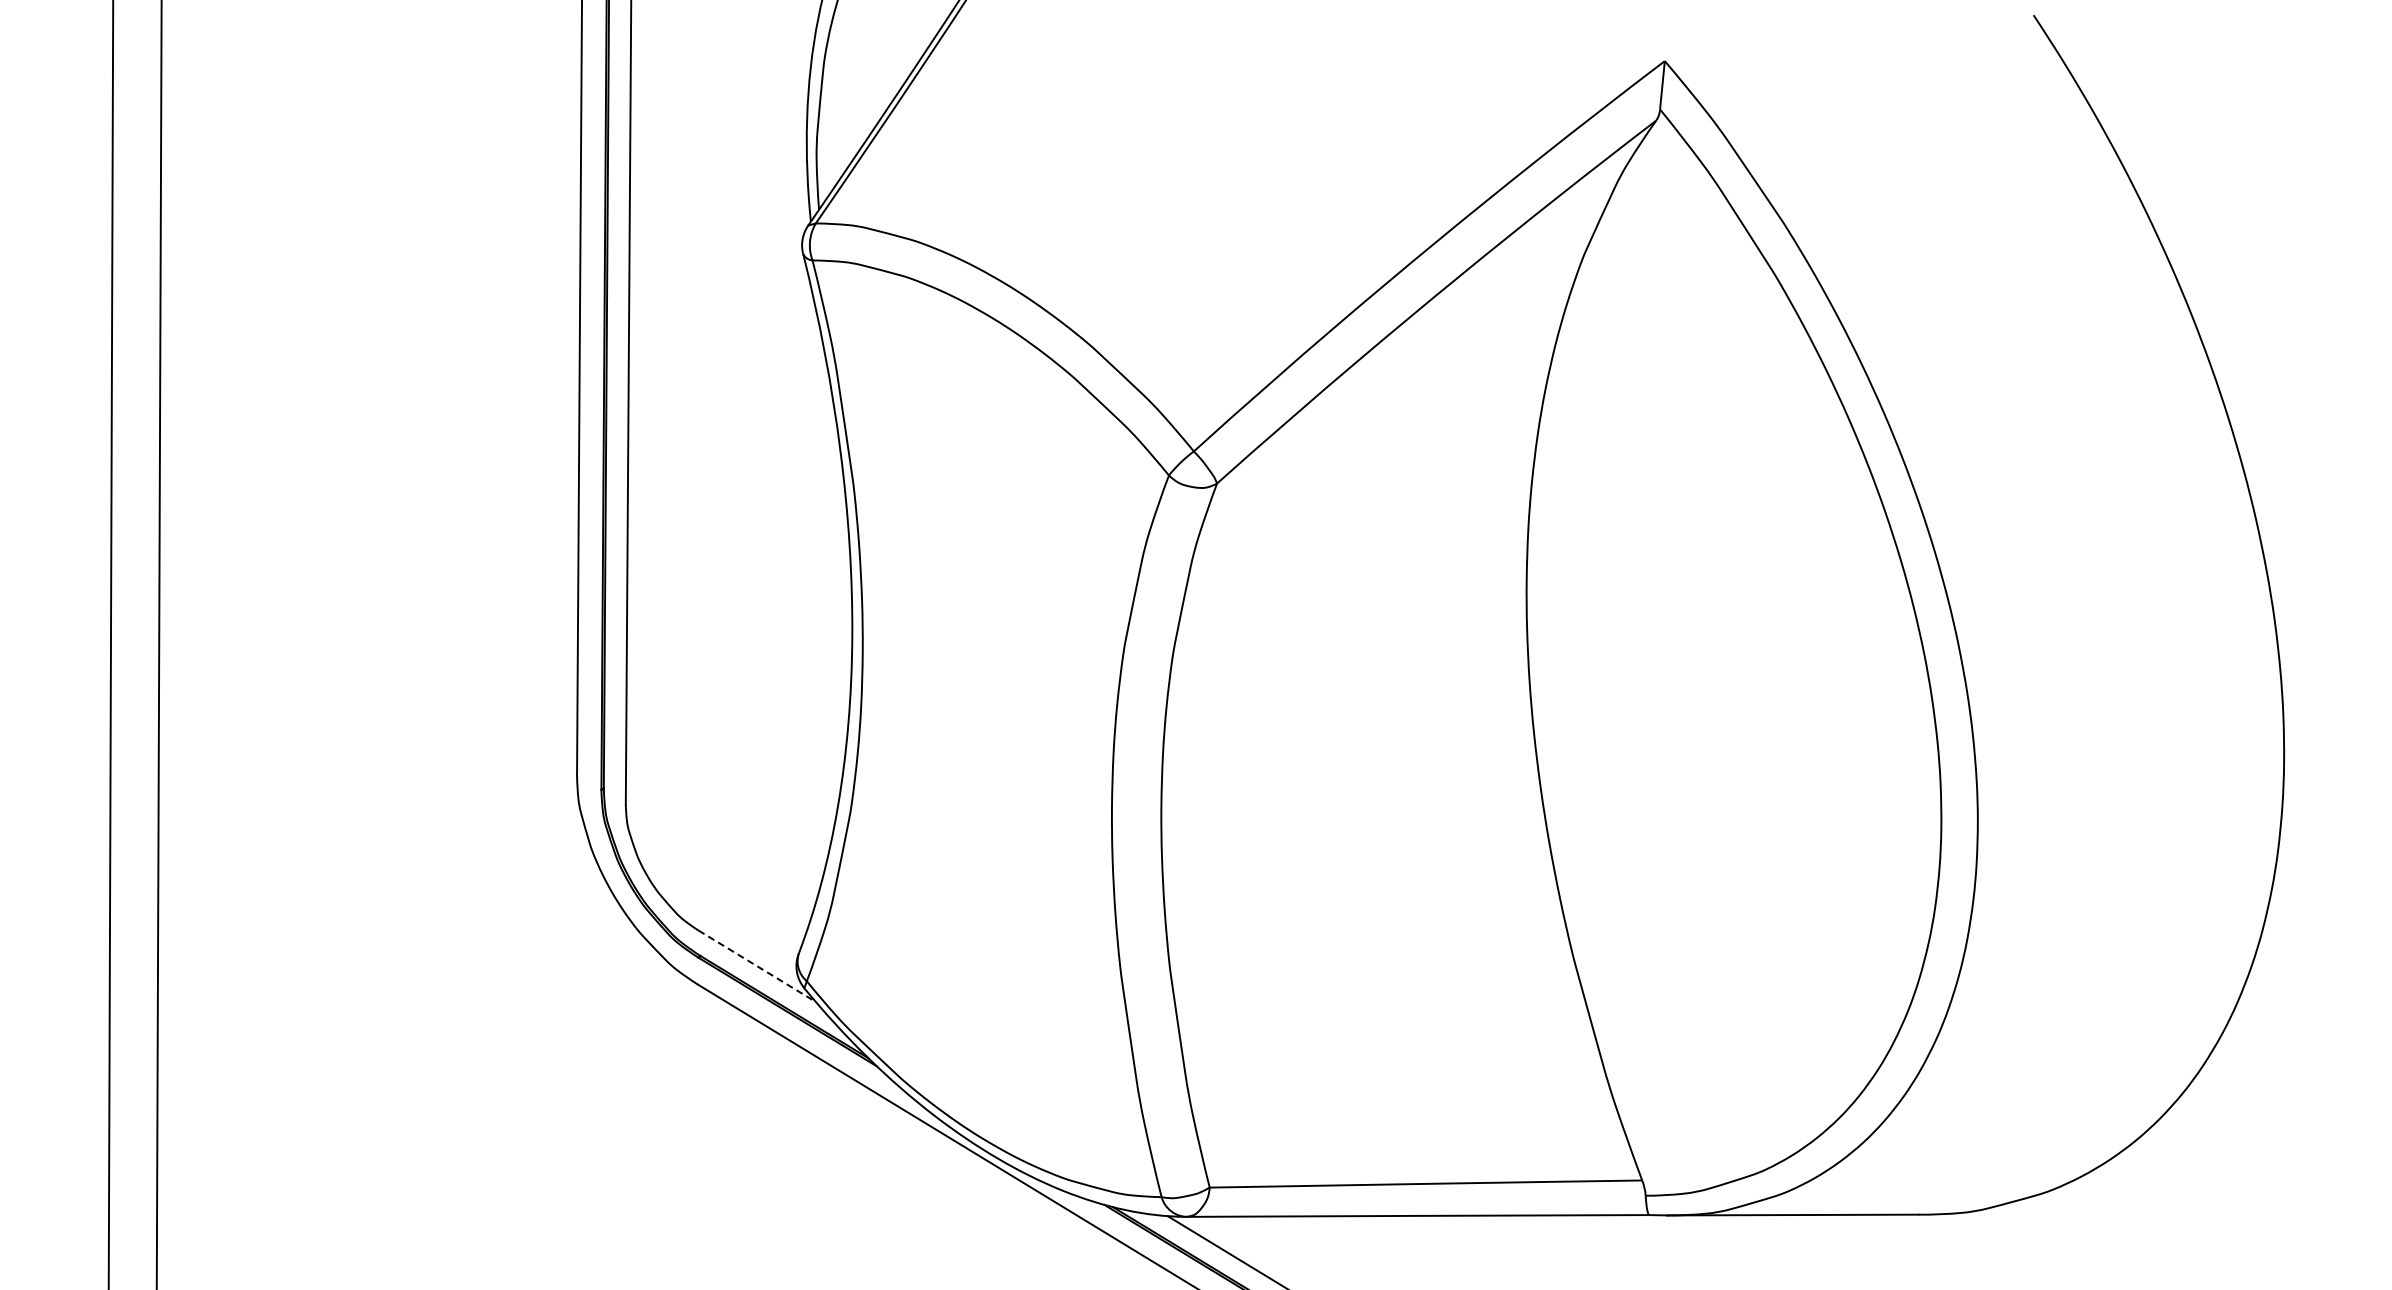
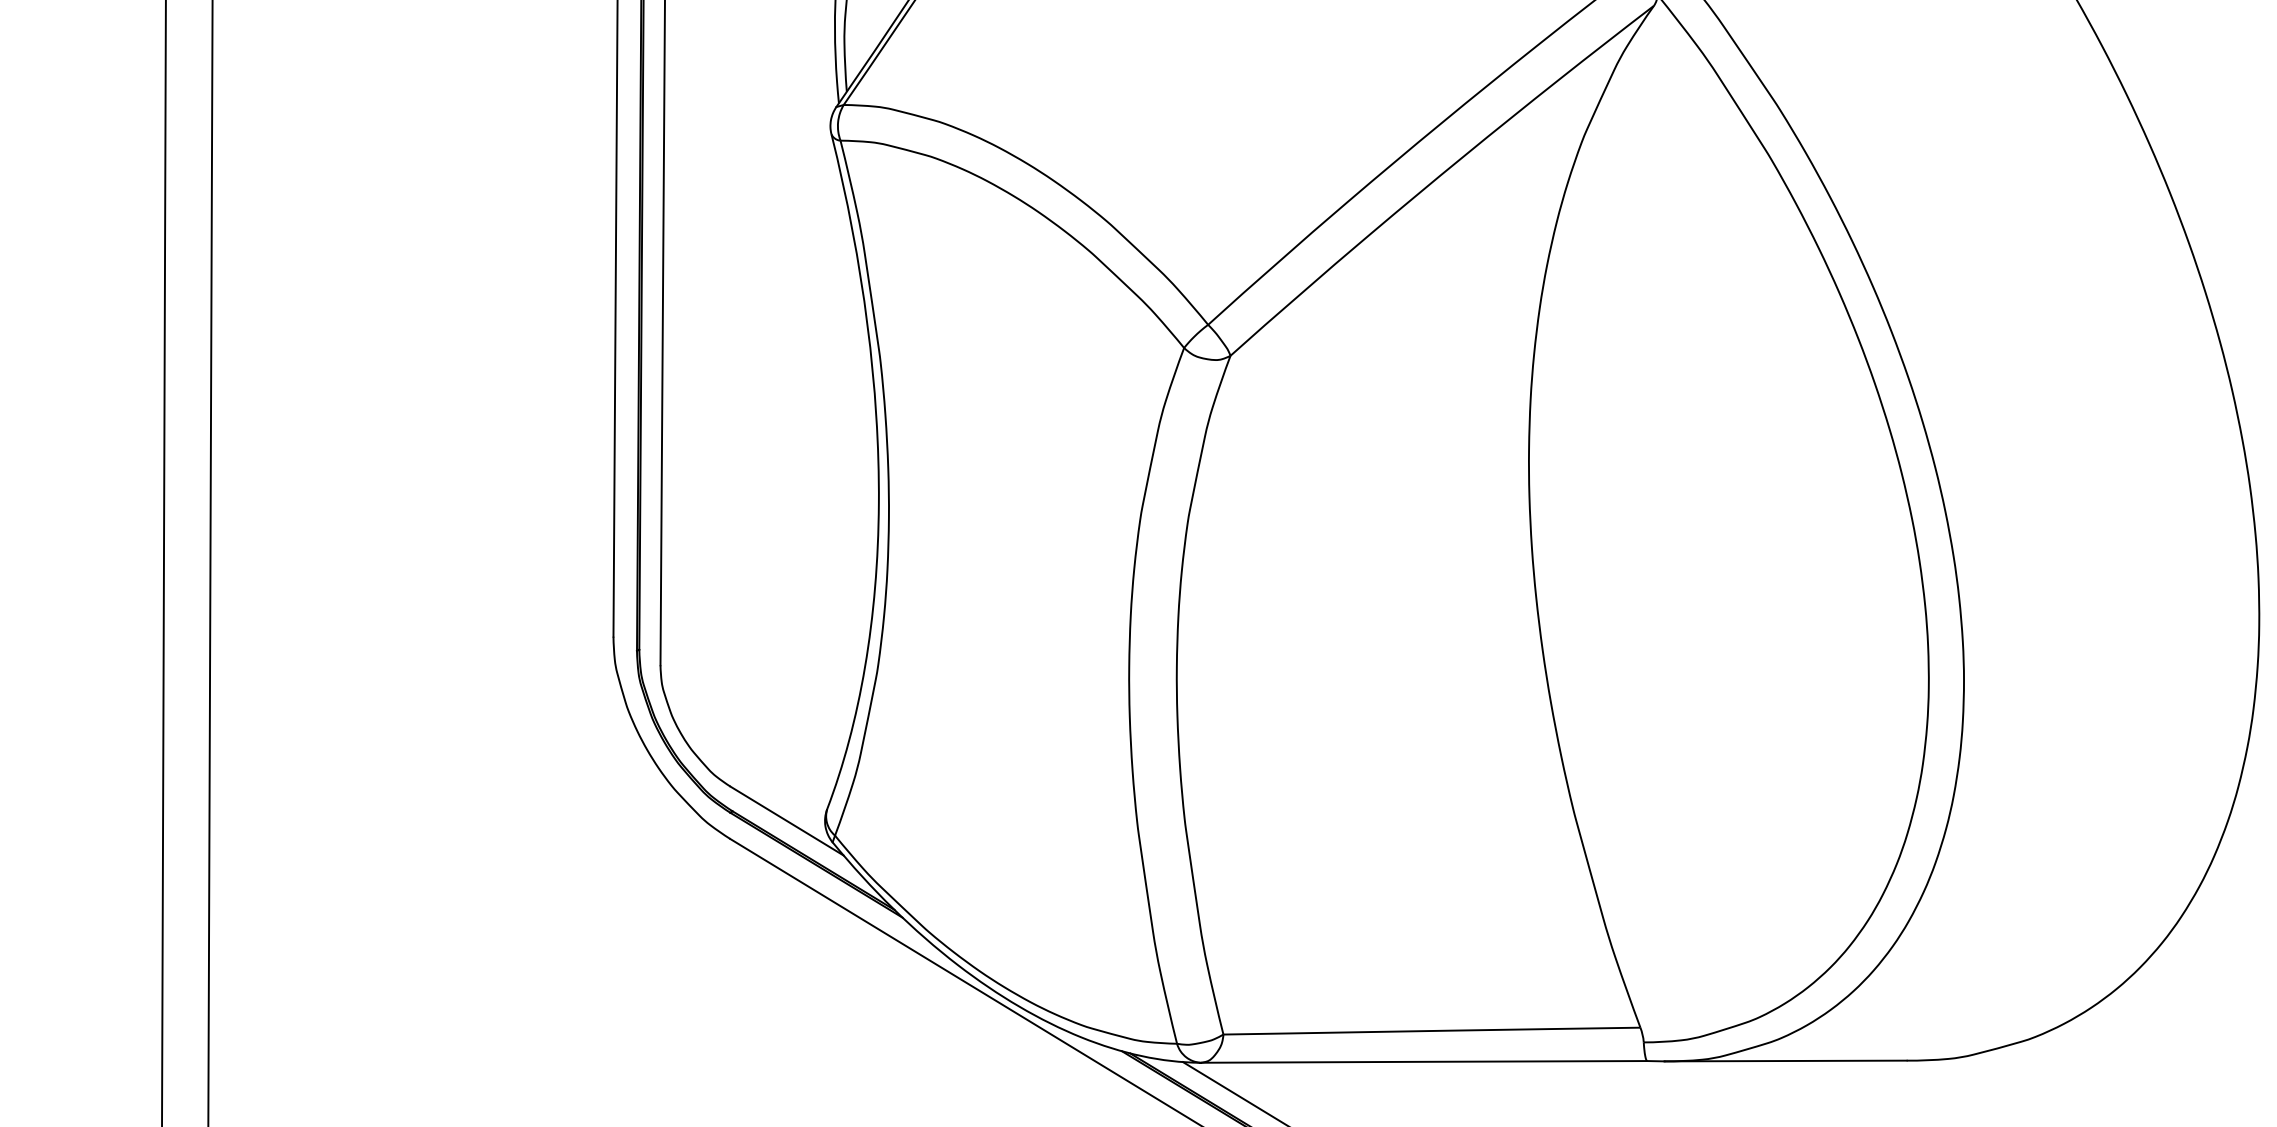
line: (757, 966) -> (787, 821), dashed -> solid

